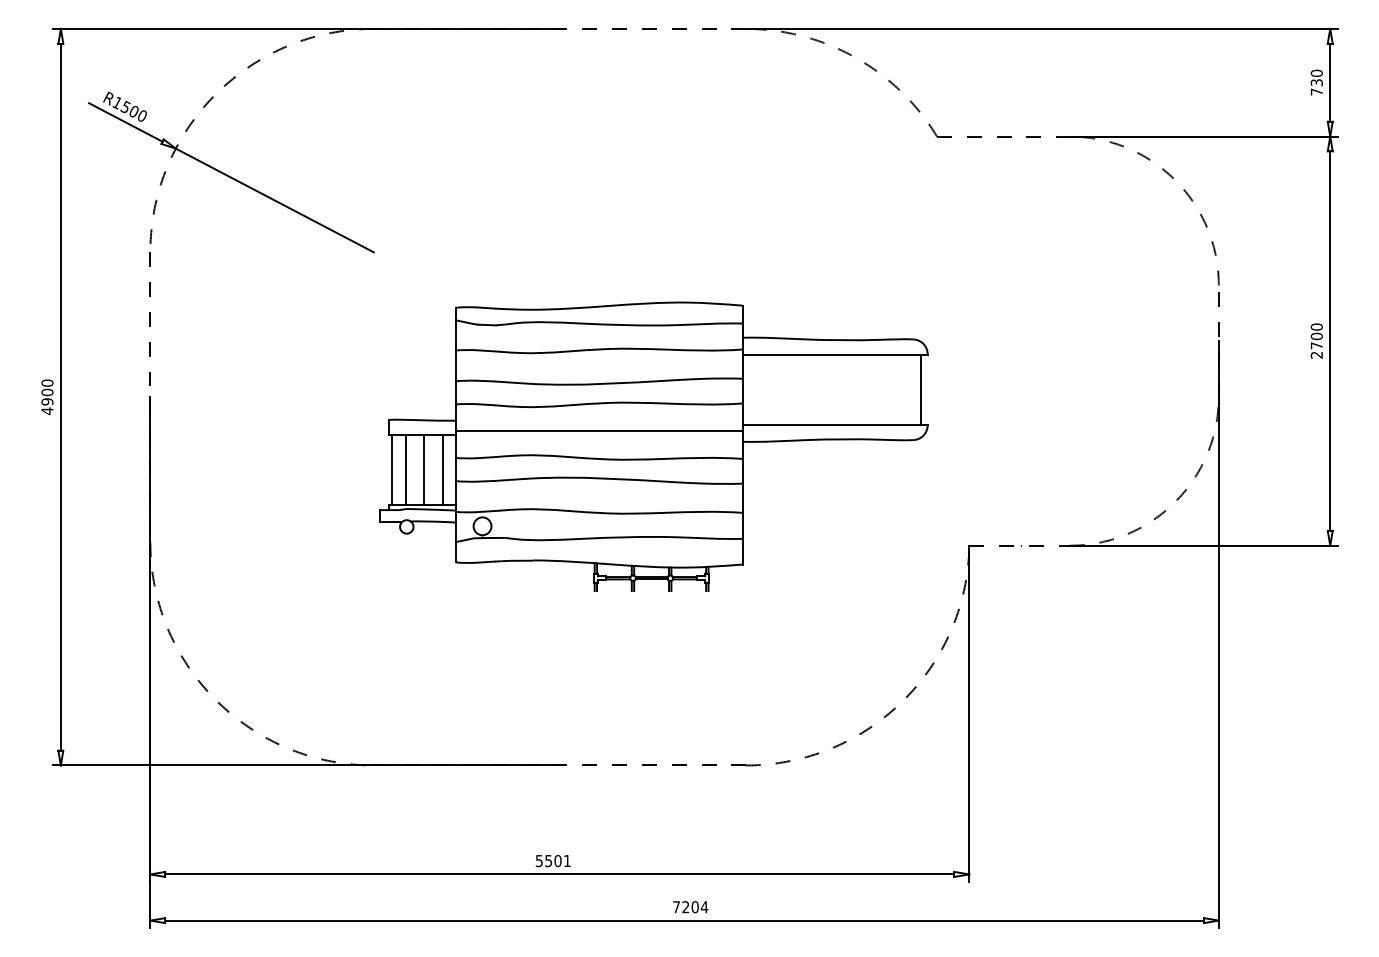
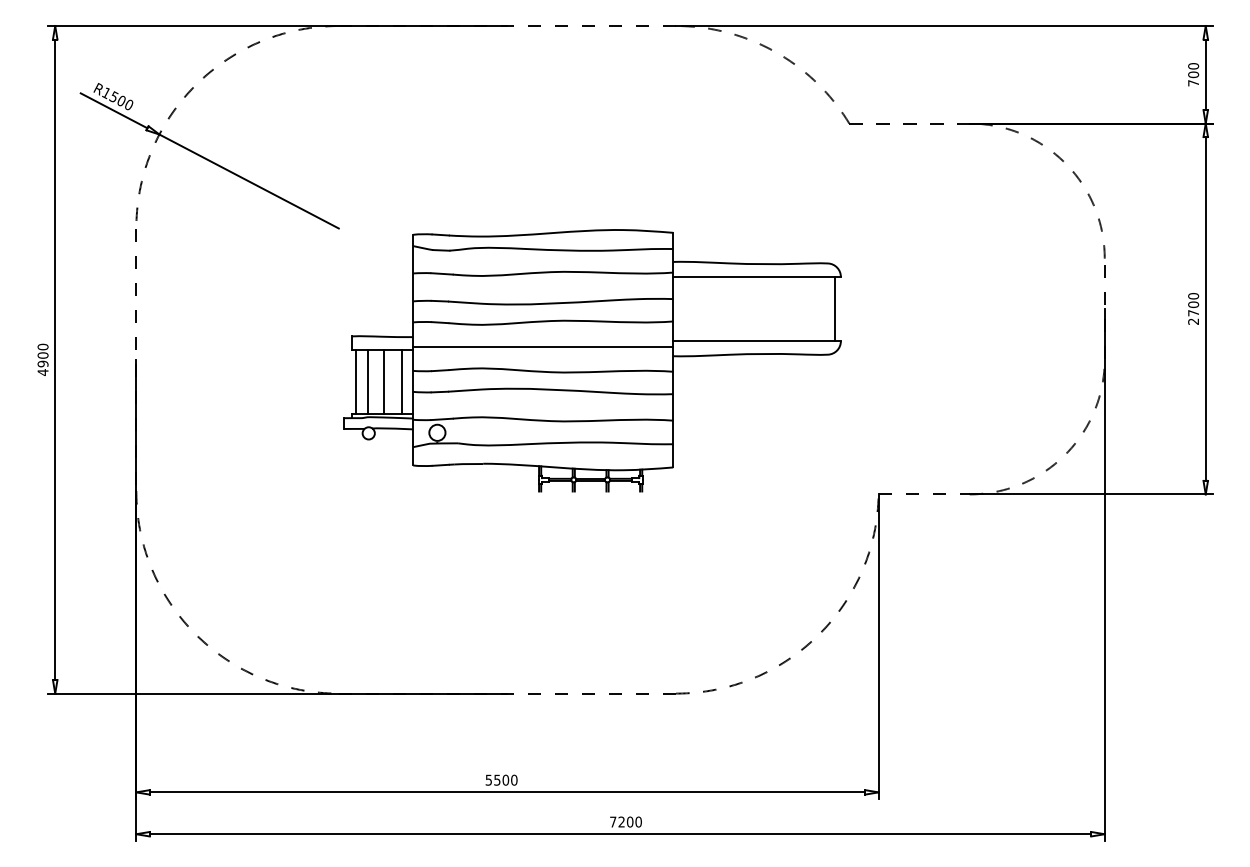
text: (1316, 82) -> (1193, 74), 730 -> 700
part: (653, 446) -> (592, 360), moved
text: (567, 860) -> (514, 779), 5501 -> 5500
text: (704, 906) -> (638, 821), 7204 -> 7200

